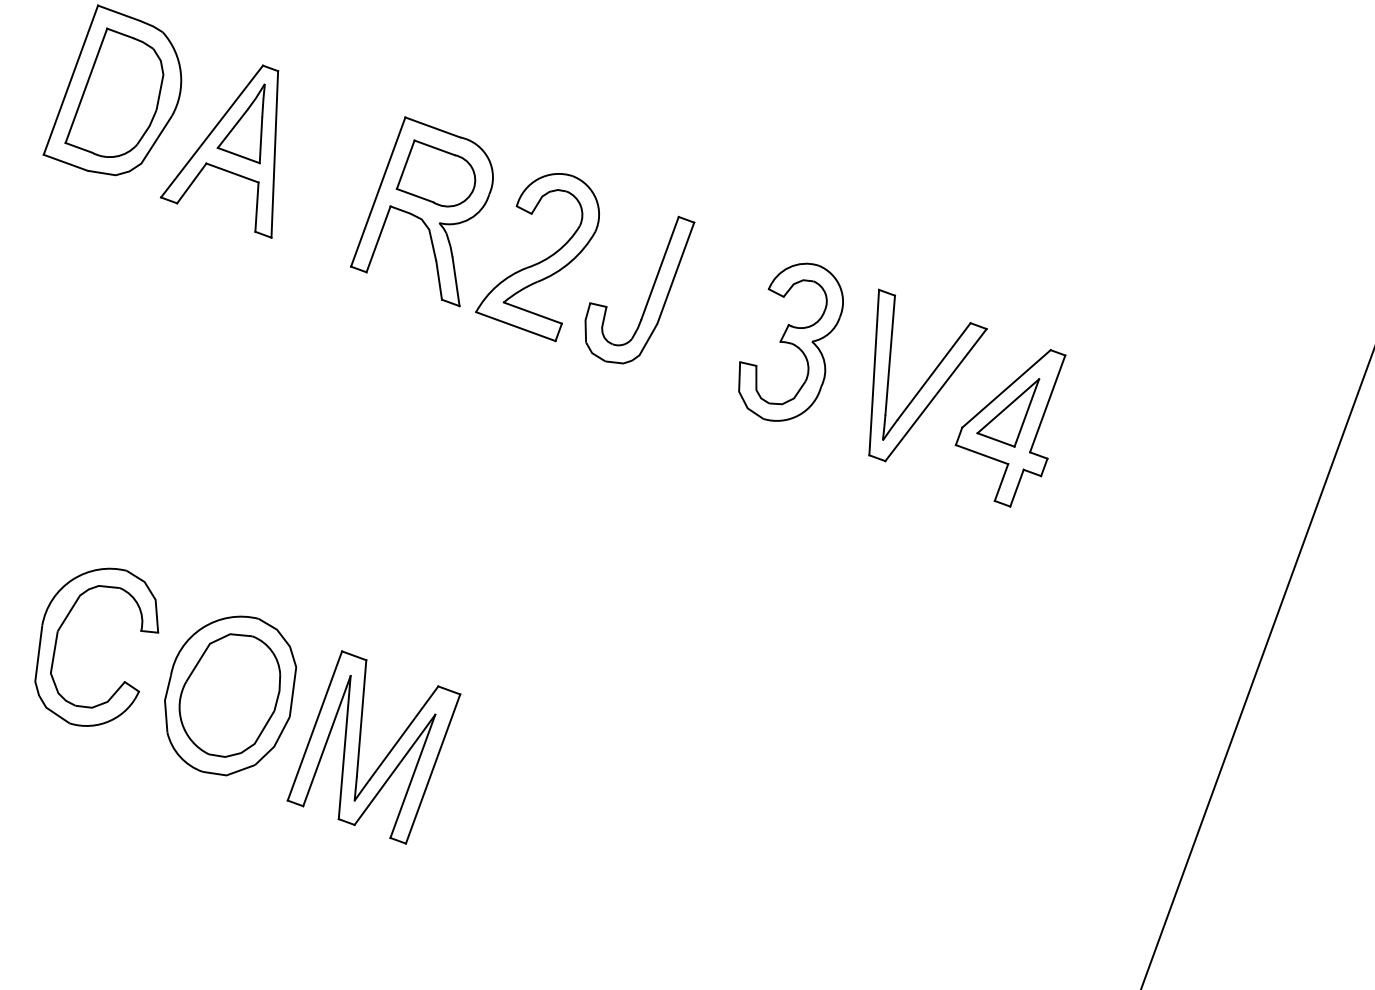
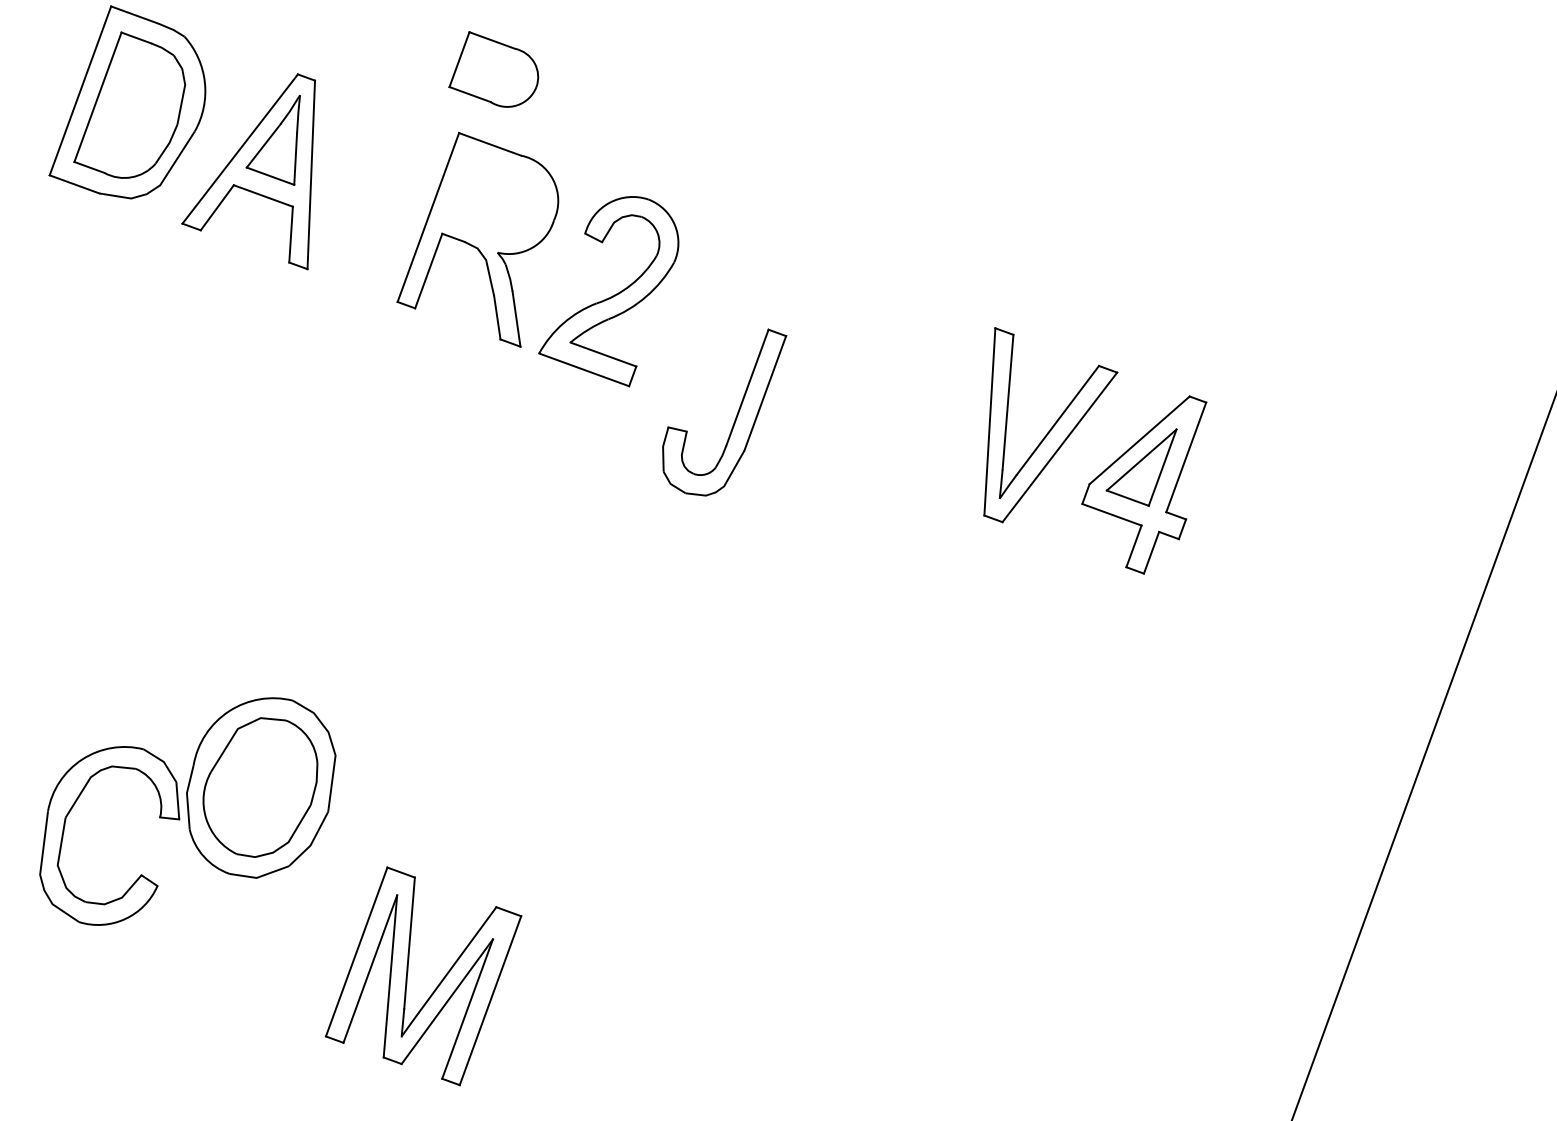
part: (435, 173) -> (493, 69), moved
part: (649, 294) -> (735, 417), moved
part: (790, 342) -> (895, 387), removed
part: (57, 638) -> (65, 826), moved
part: (360, 744) -> (408, 972), moved

